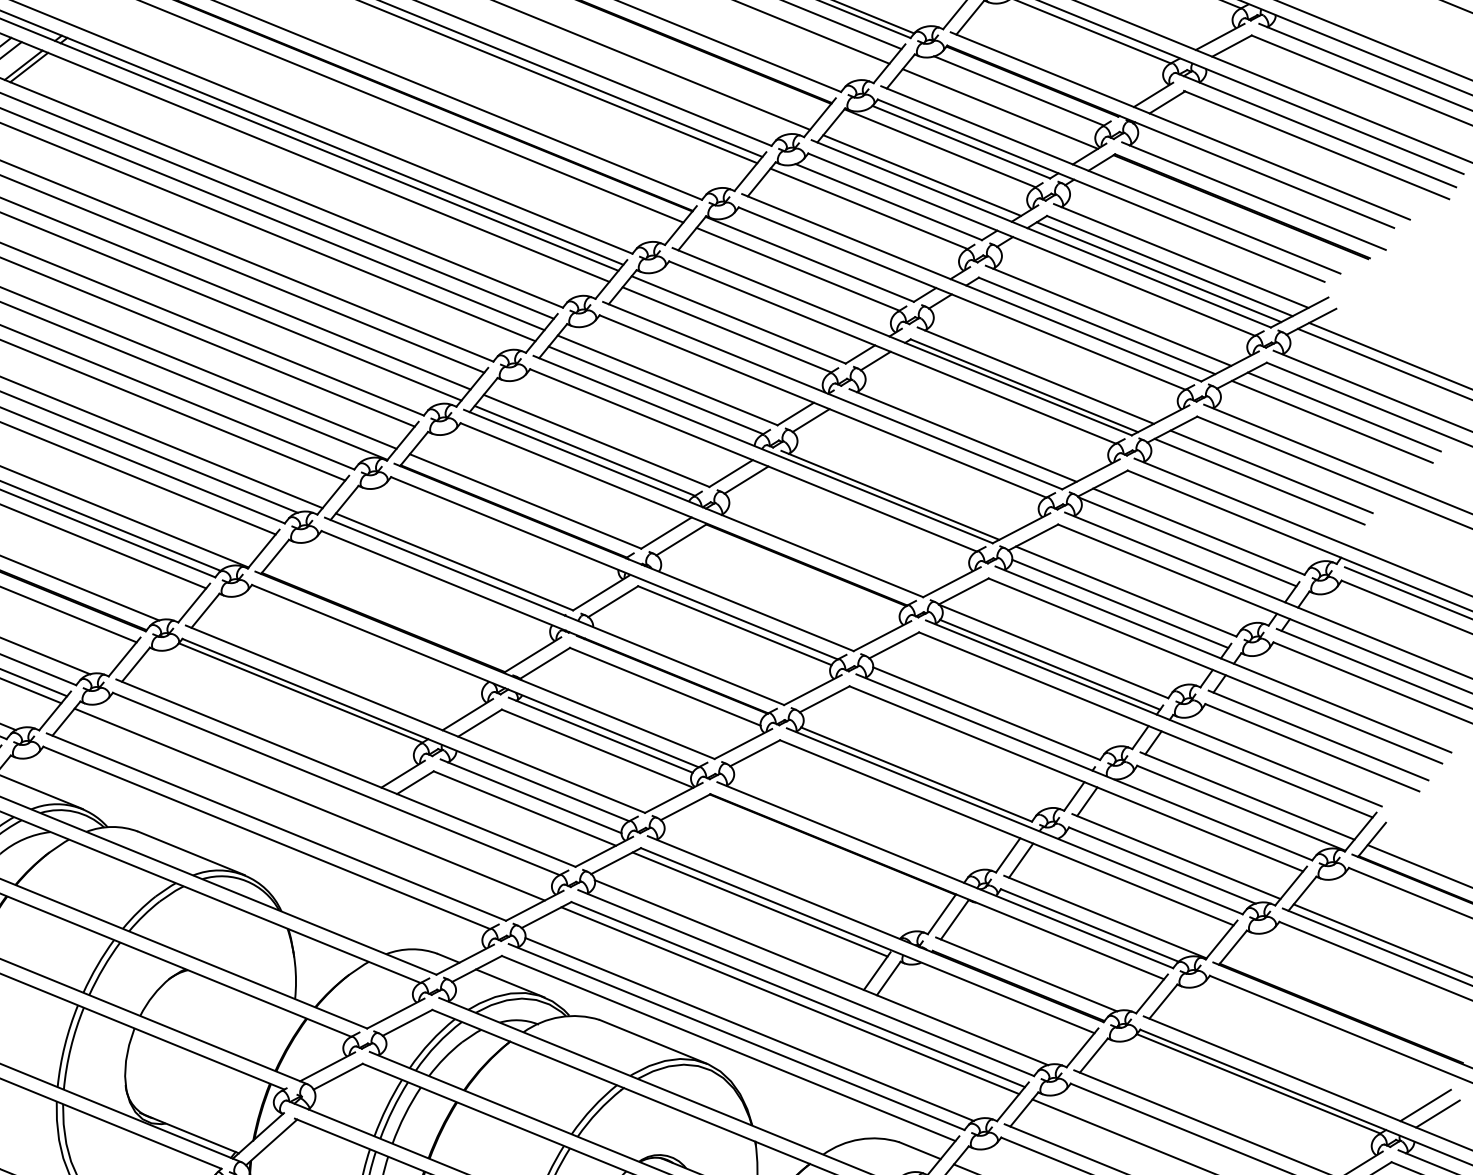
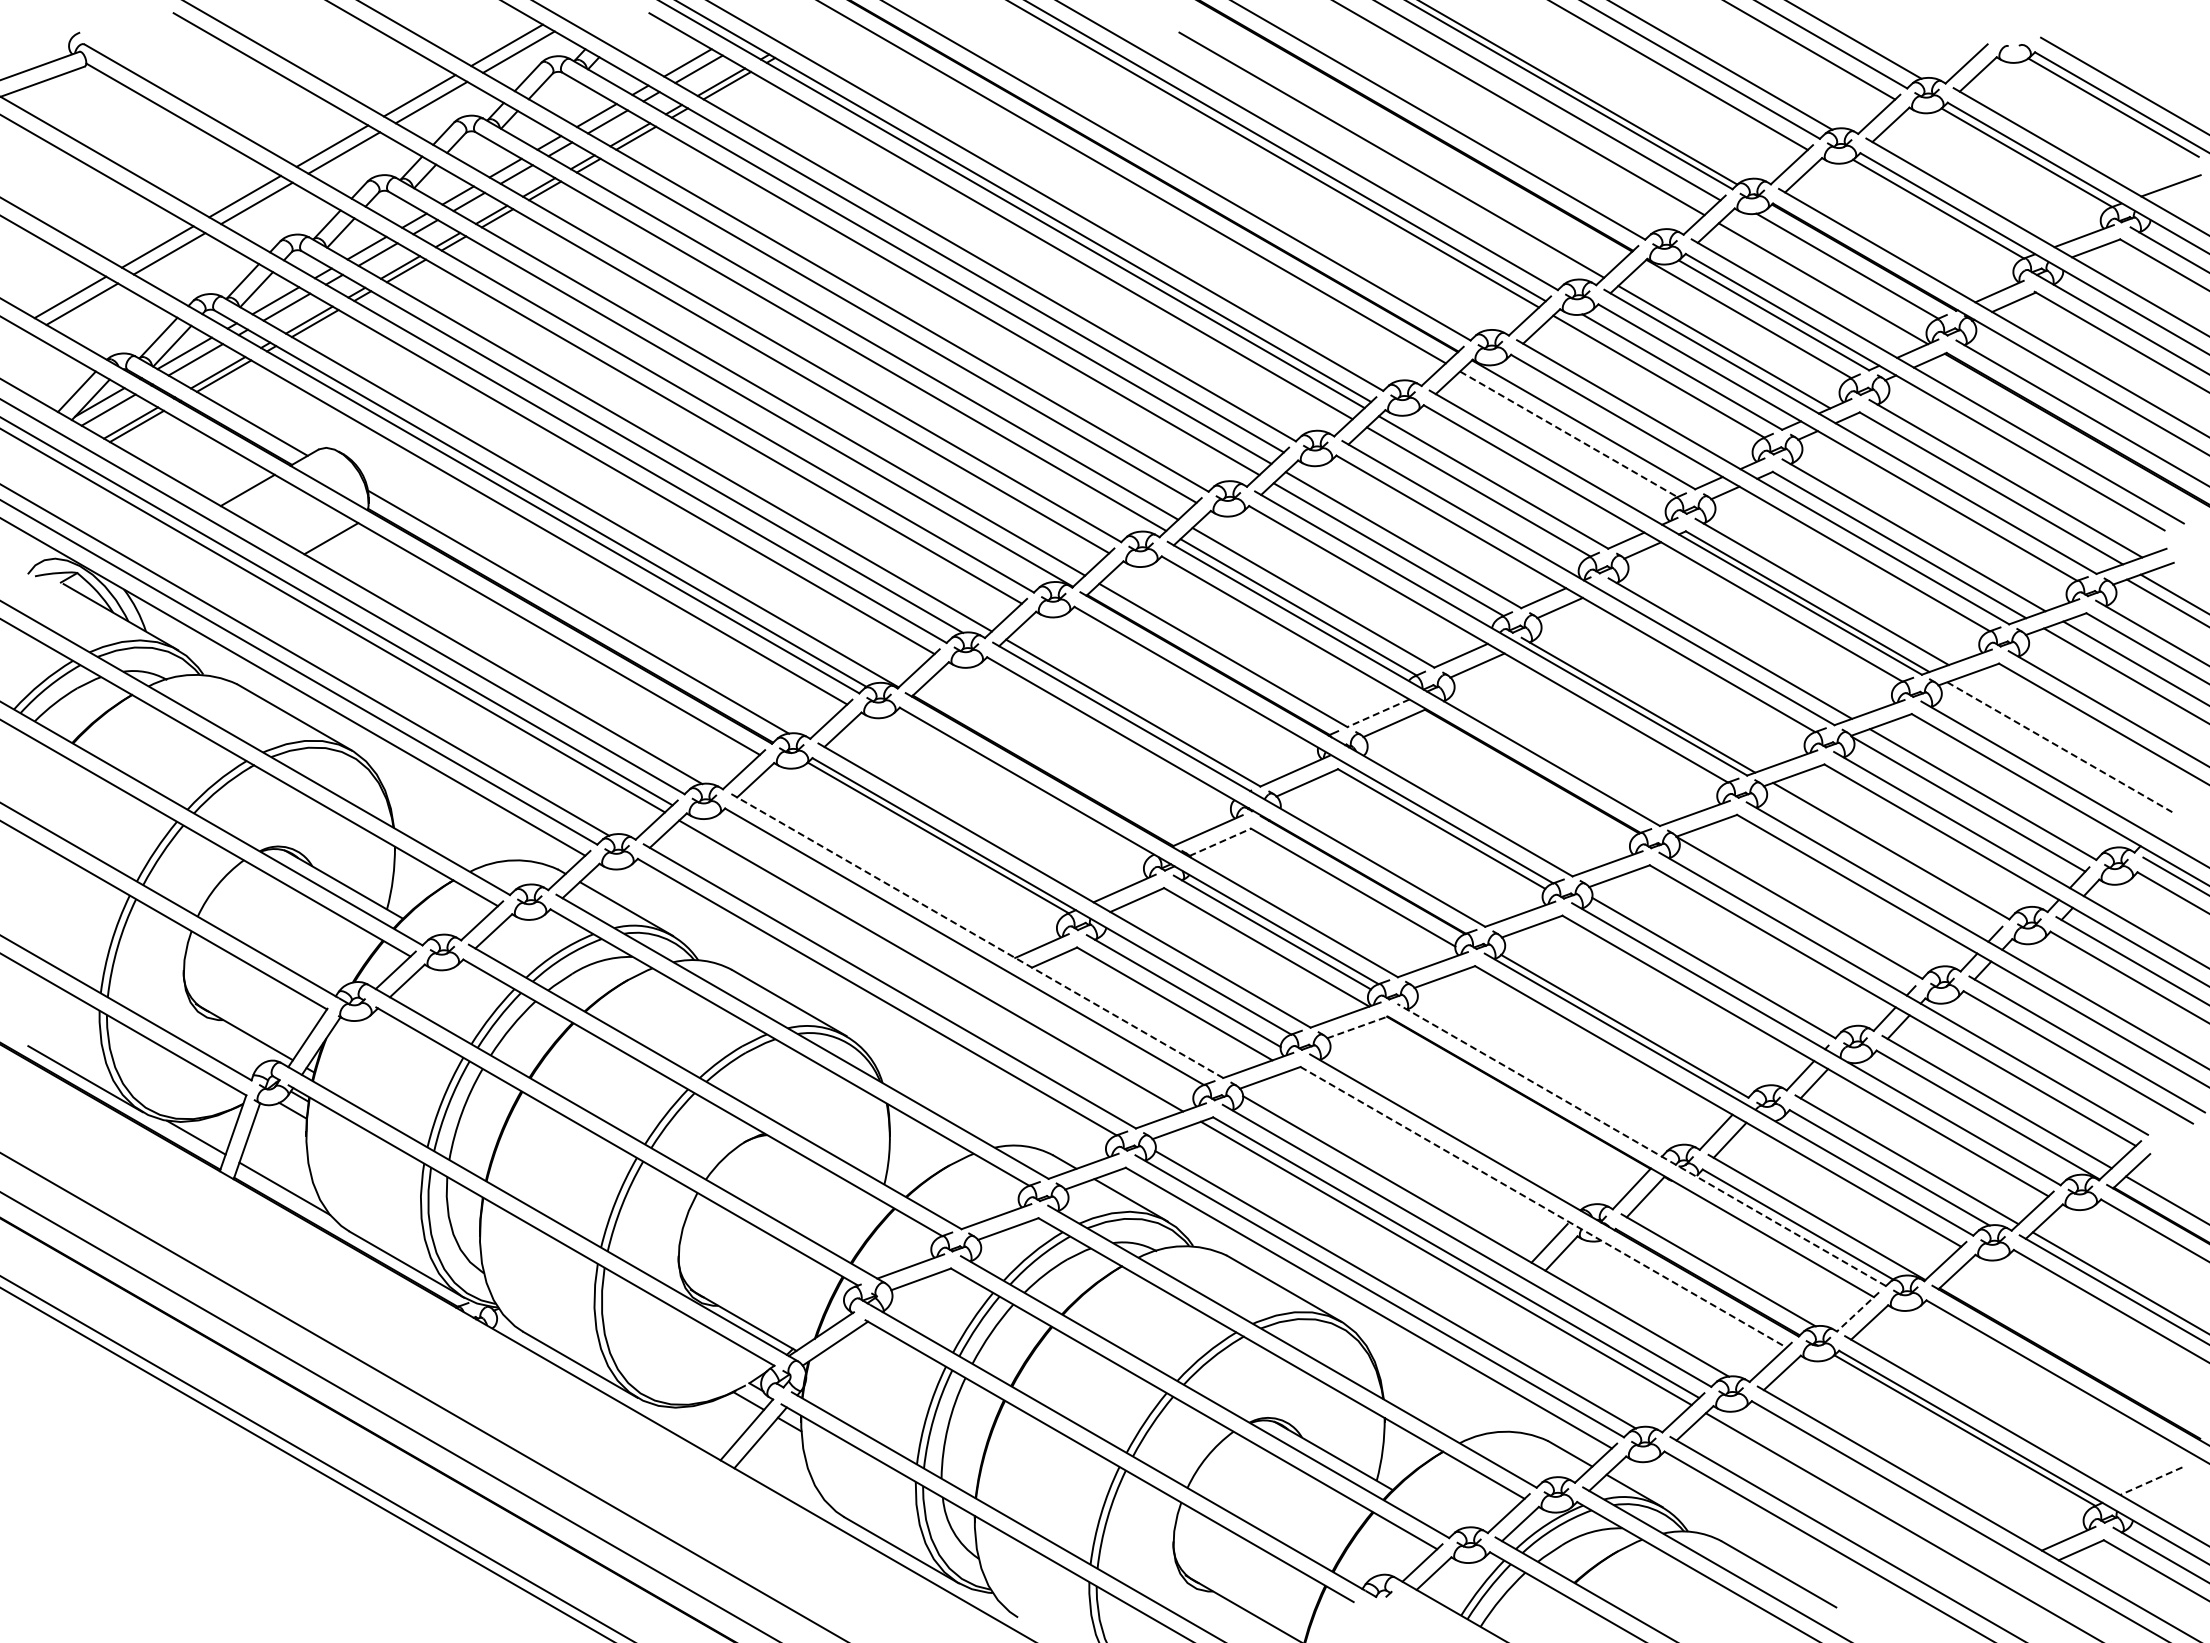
line: (797, 269) -> (1568, 434), solid -> dashed
line: (1159, 271) -> (1978, 493), removed
line: (1271, 471) -> (2074, 737), removed
line: (1259, 482) -> (2059, 747), solid -> dashed
line: (666, 533) -> (1378, 713), solid -> dashed
line: (1120, 604) -> (1882, 864), removed
line: (545, 663) -> (1220, 842), solid -> dashed
line: (1050, 664) -> (1793, 922), removed
line: (345, 772) -> (976, 935), solid -> dashed
line: (685, 807) -> (1357, 1027), solid -> dashed
line: (945, 874) -> (1641, 1144), solid -> dashed
line: (759, 904) -> (1426, 1149), removed
line: (867, 940) -> (1543, 1207), solid -> dashed
line: (1152, 993) -> (1858, 1311), solid -> dashed
line: (1425, 1105) -> (2150, 1481), solid -> dashed
line: (1437, 1113) -> (2163, 1492), removed

